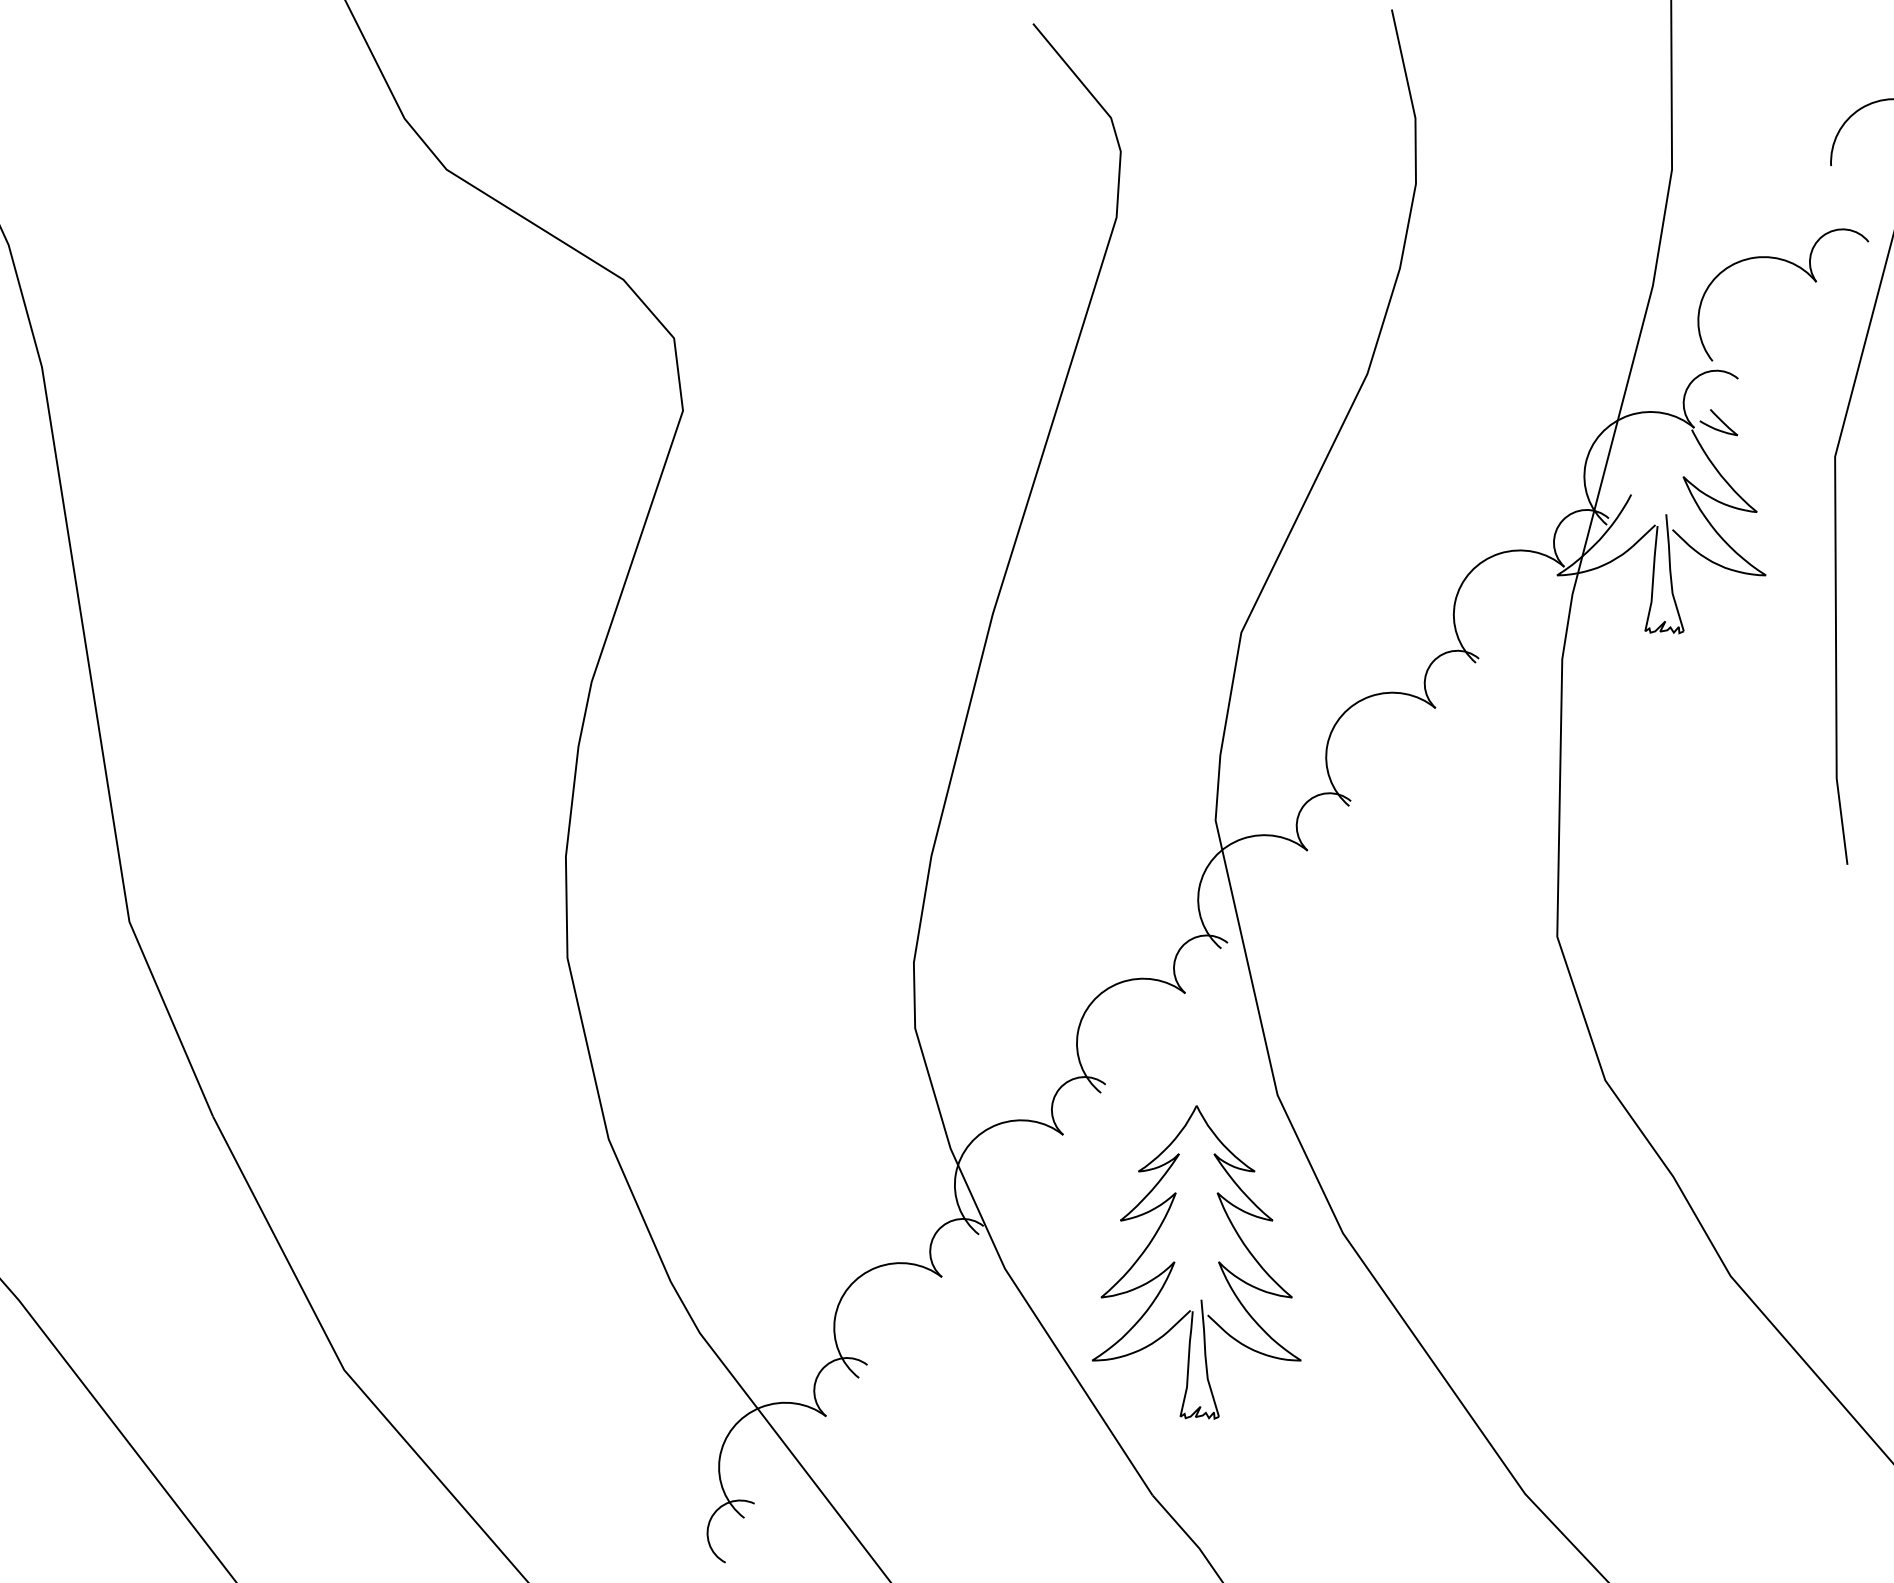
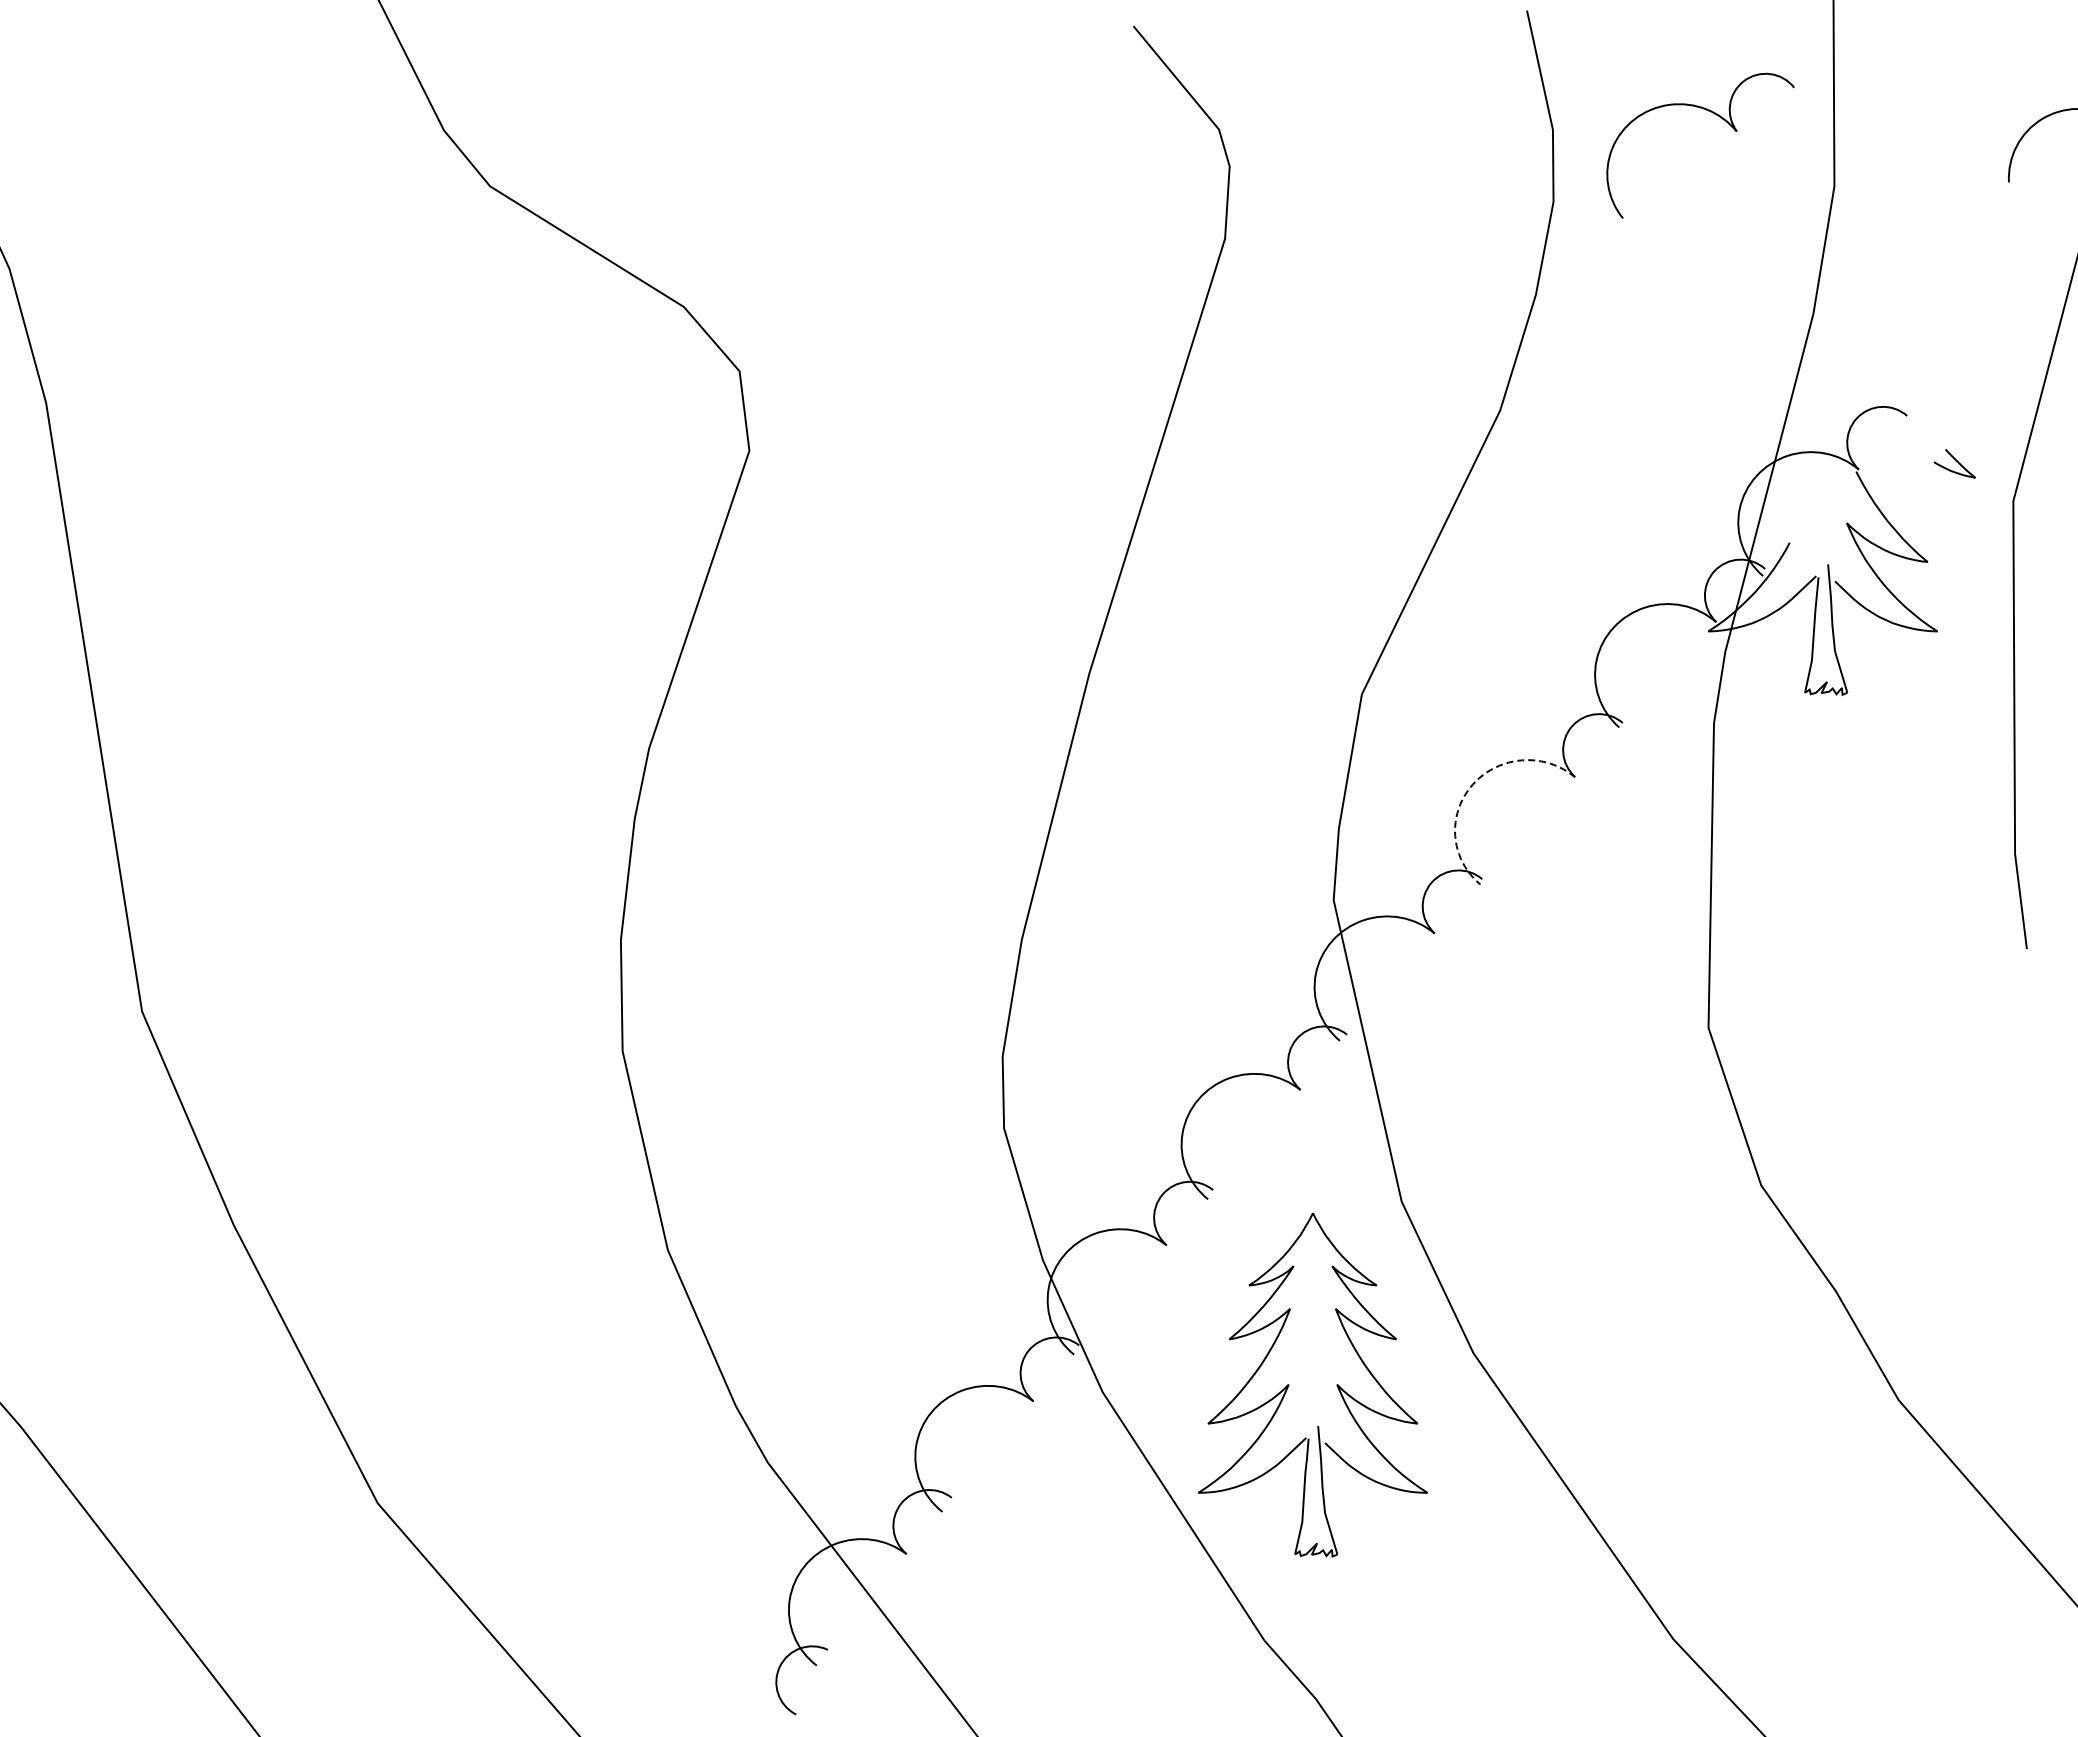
part: (1800, 269) -> (1719, 117), moved
curve: (1719, 420) -> (1955, 461), moved
arc: (1342, 714) -> (1472, 784), solid -> dashed

